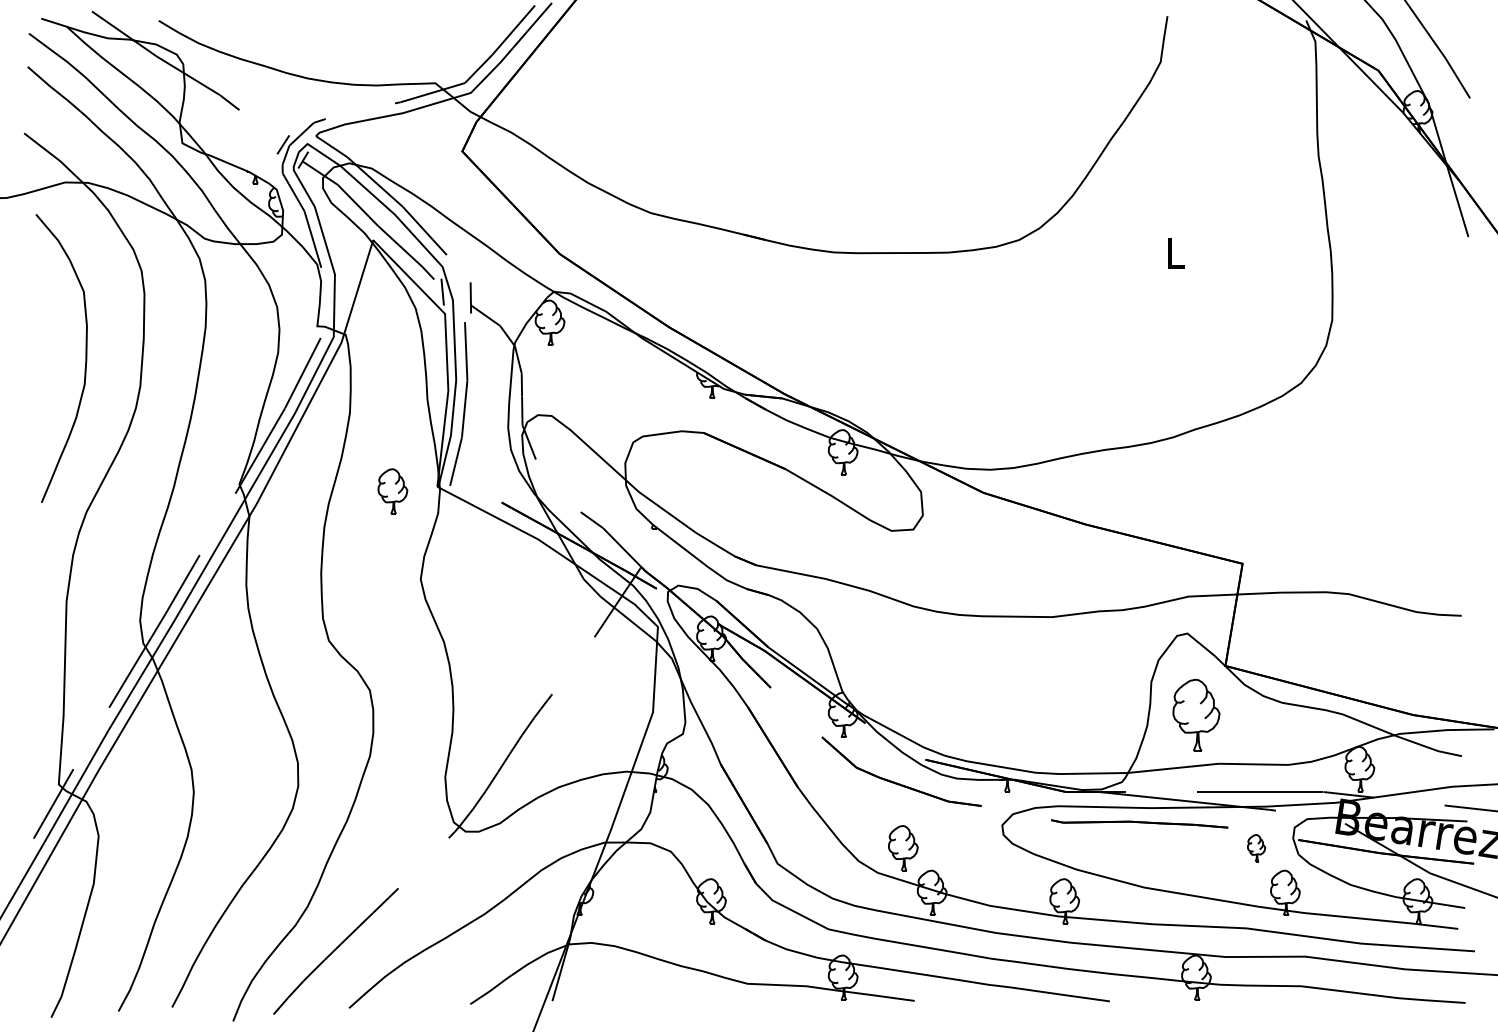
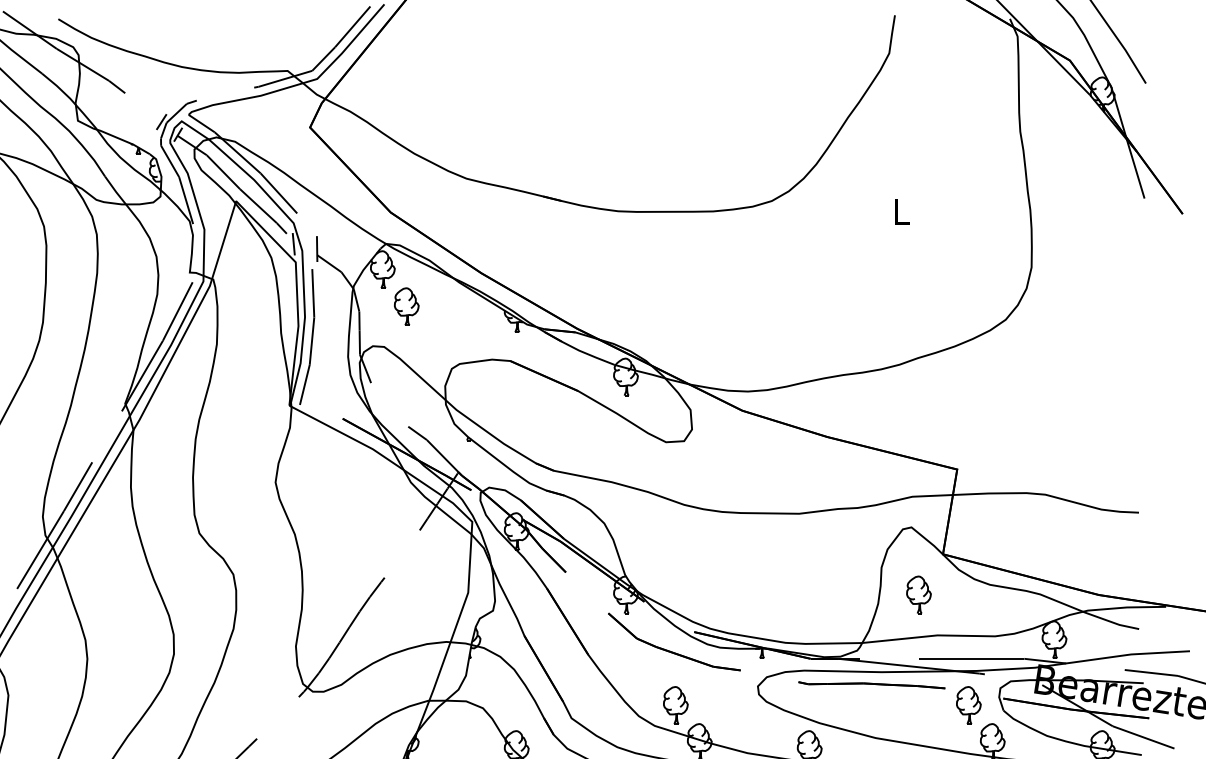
part: (392, 491) -> (406, 306), moved
part: (1196, 714) -> (919, 594), size x0.62
part: (1256, 848) -> (968, 705), size x1.67

